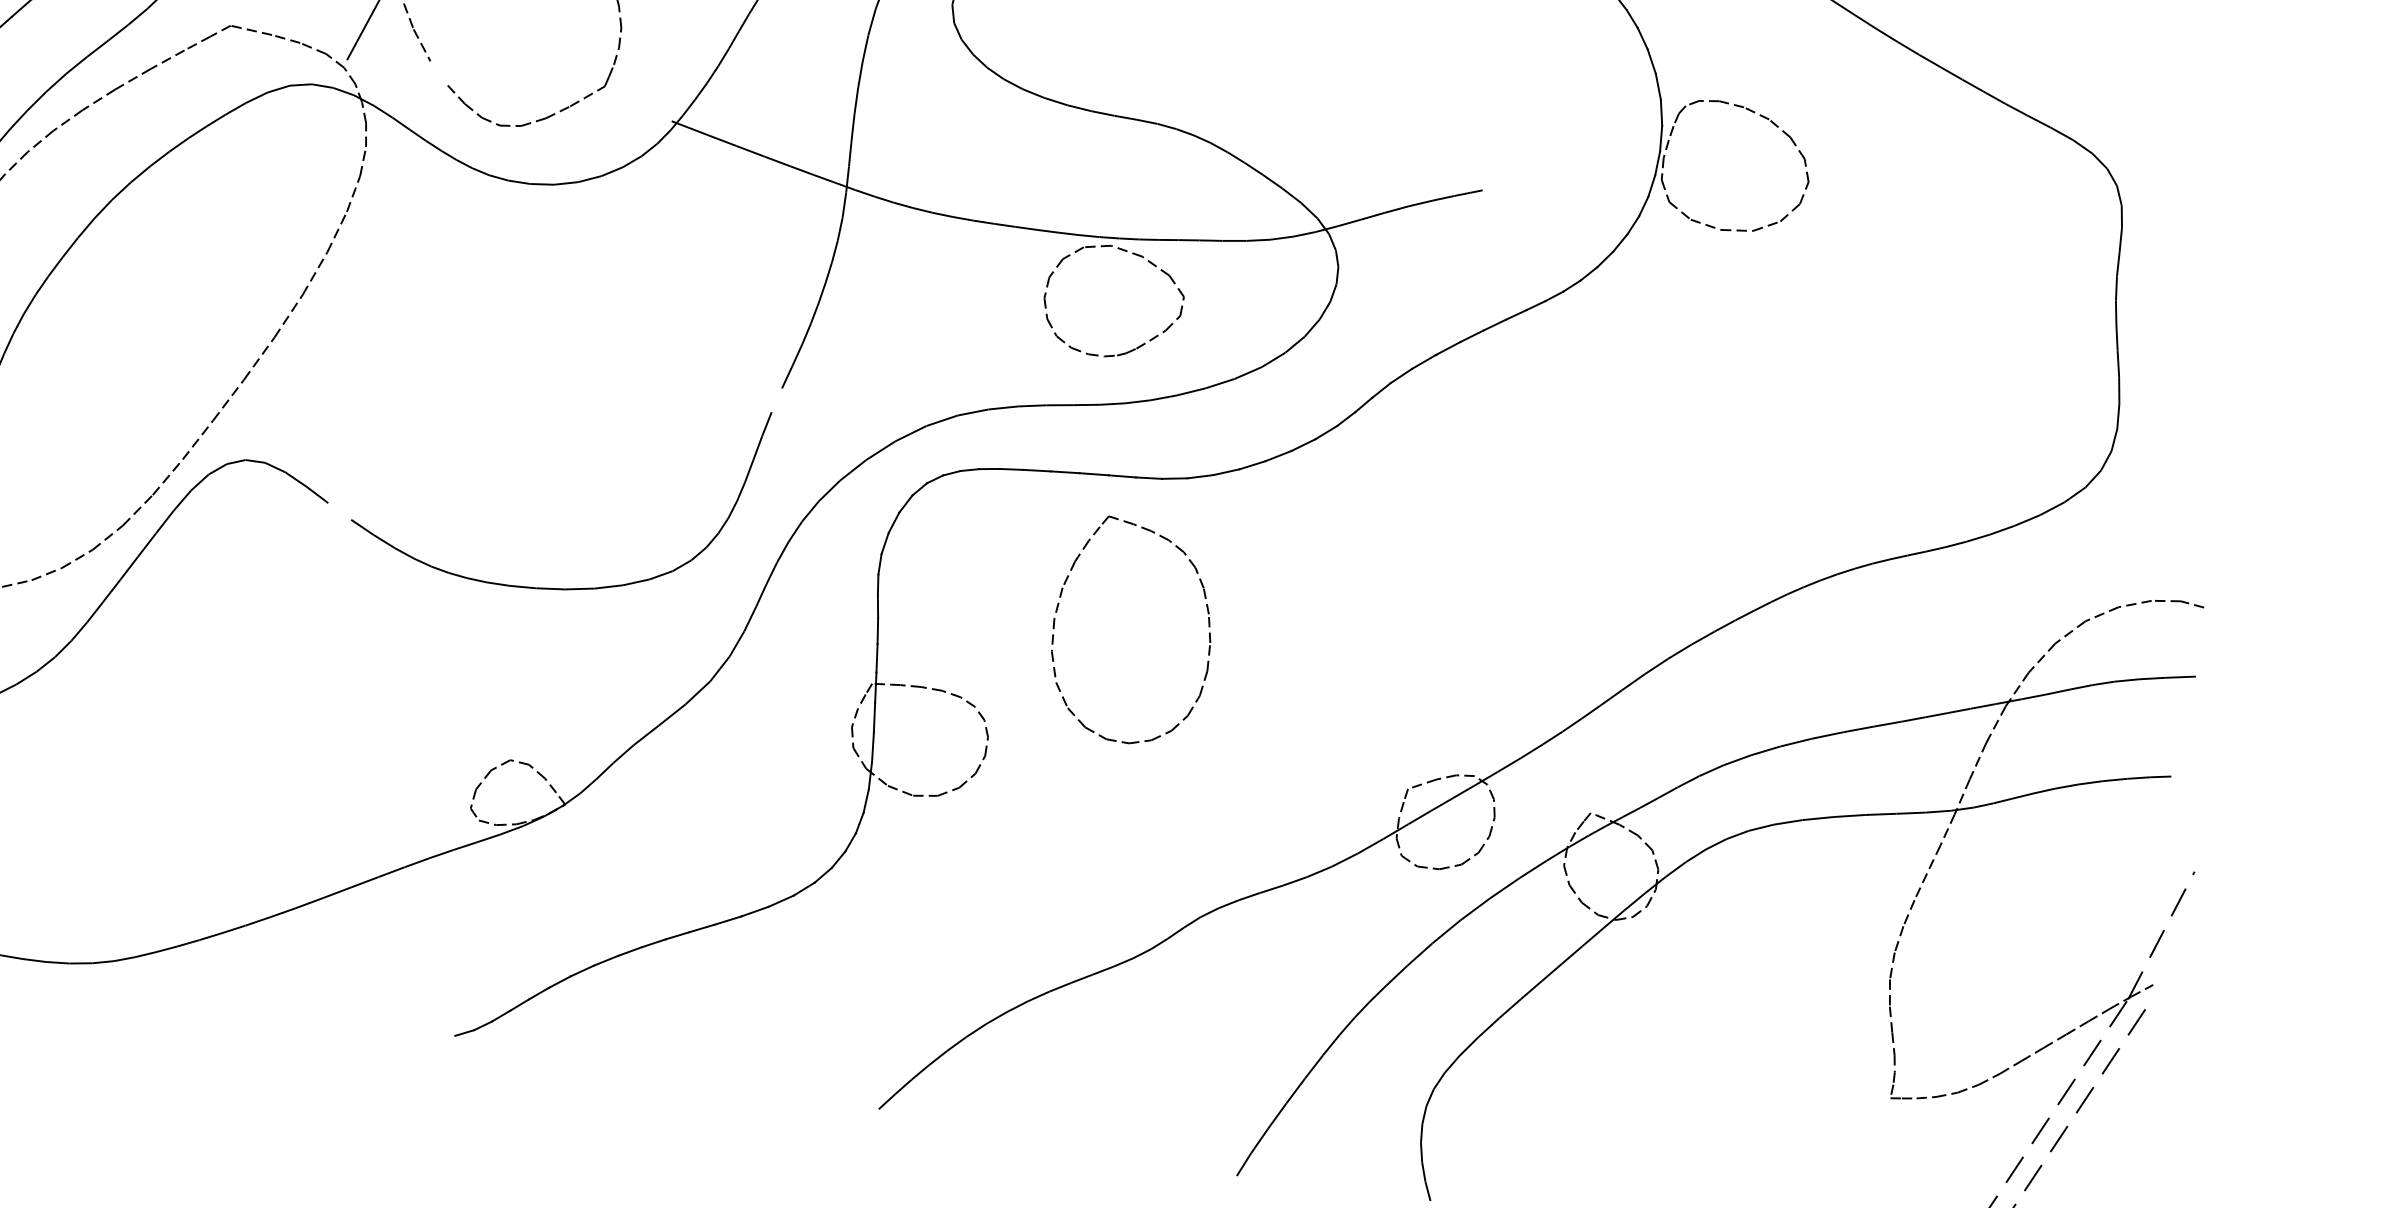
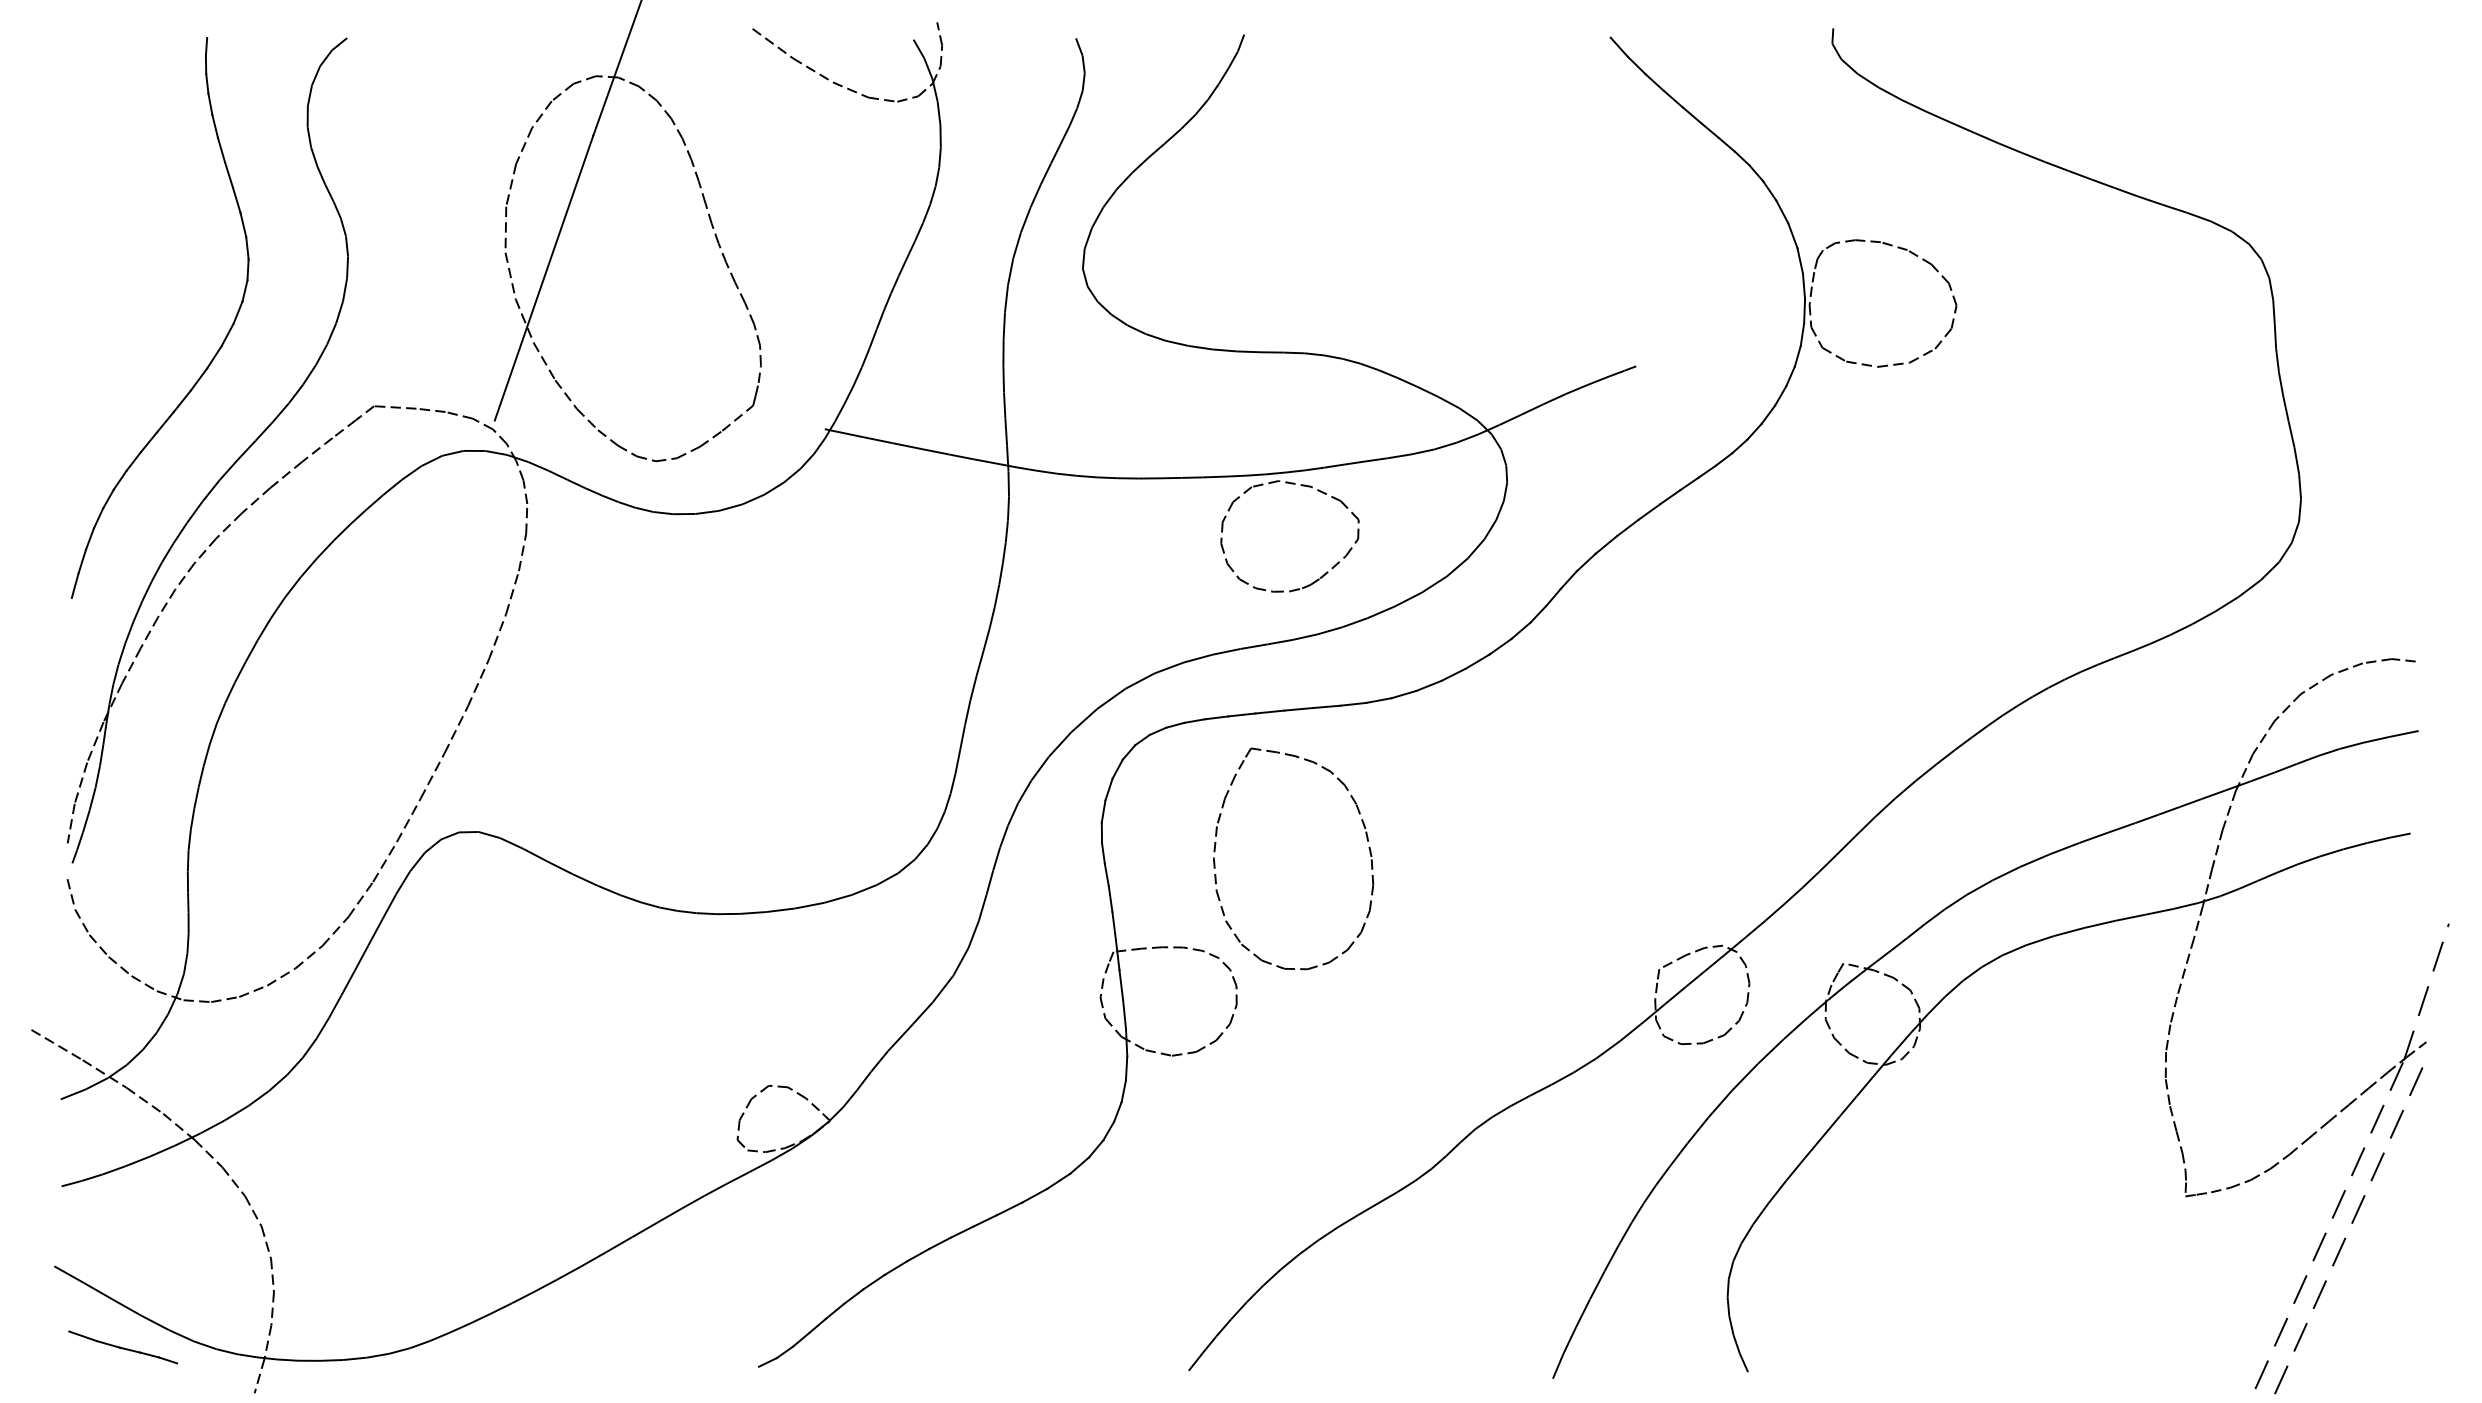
line: (439, 73) -> (587, 419), added
line: (776, 400) -> (973, 687), added
line: (339, 510) -> (559, 867), added
part: (1208, 624) -> (1366, 839), moved

